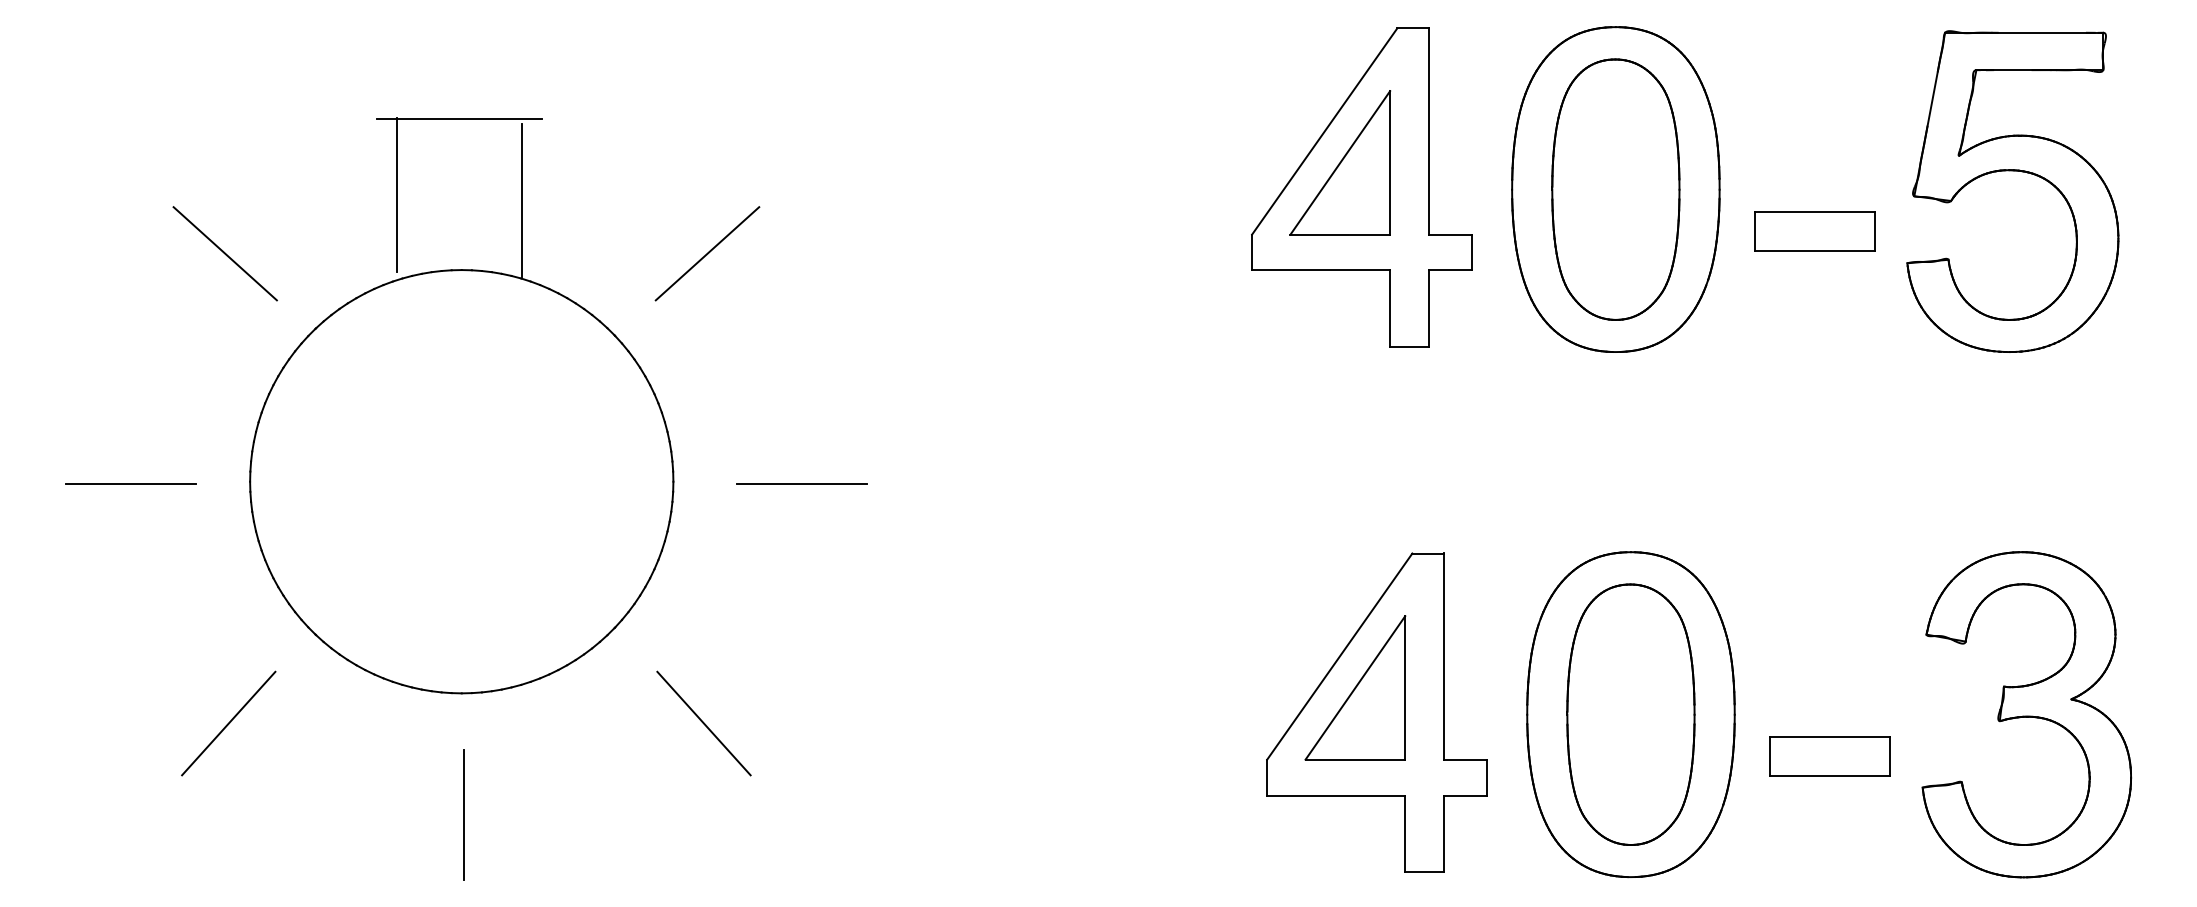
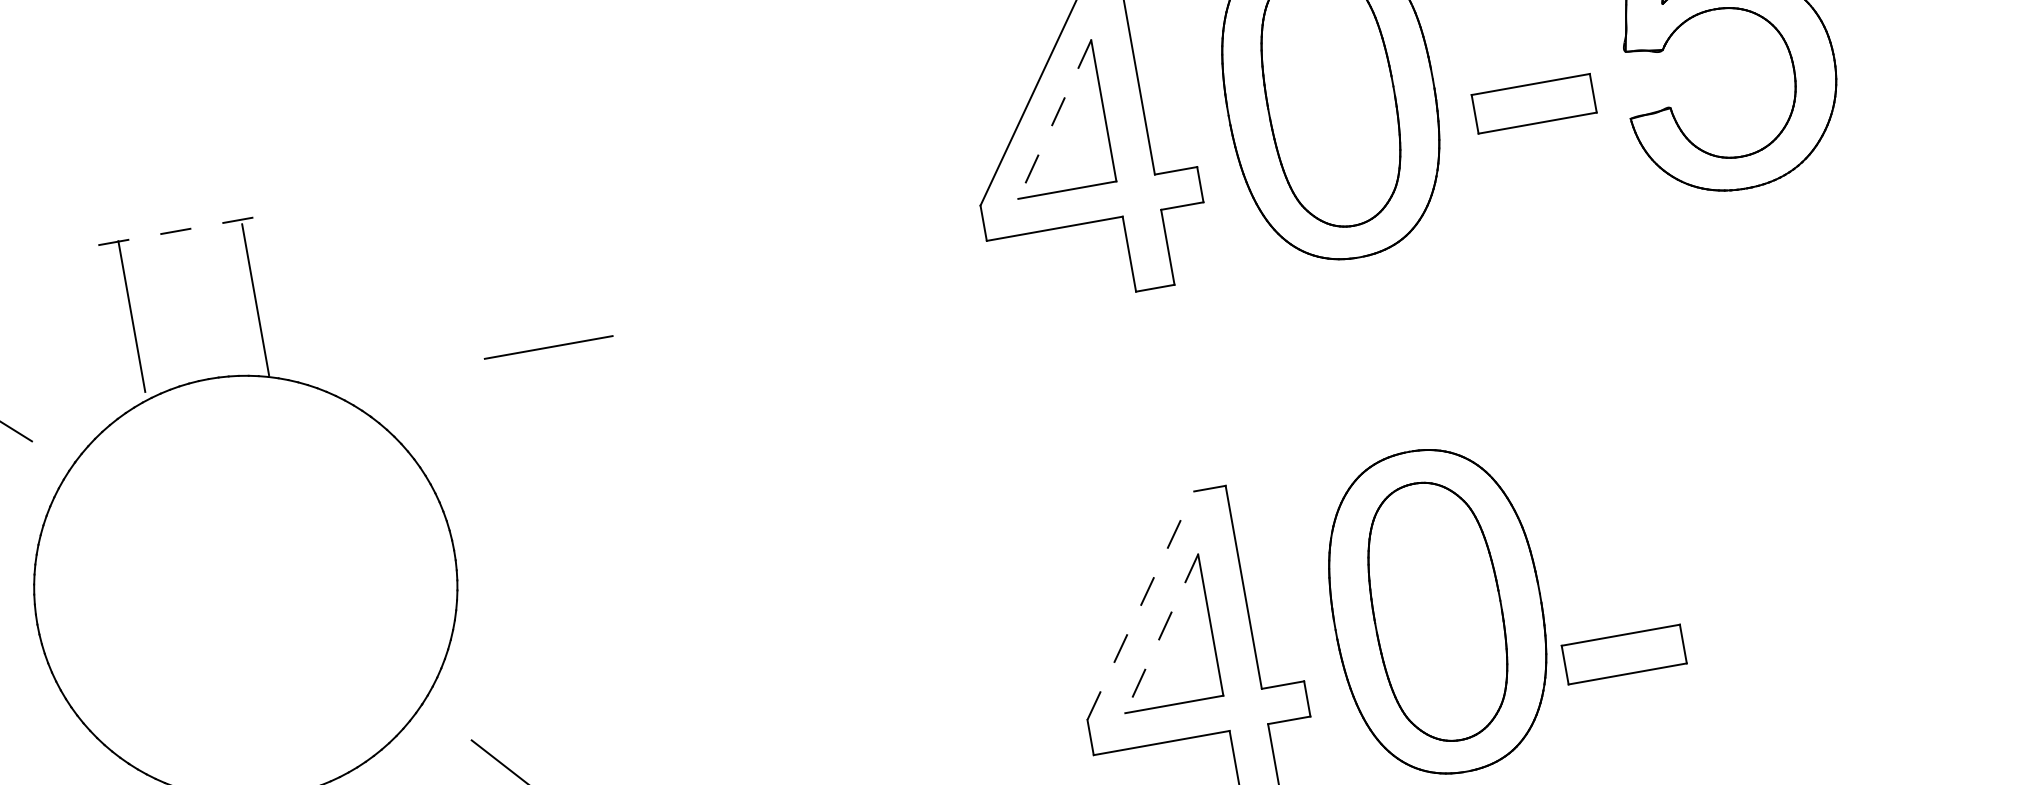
line: (459, 118) -> (179, 230), solid -> dashed
line: (1340, 163) -> (1055, 120), solid -> dashed
line: (707, 253) -> (447, 319), removed
line: (801, 483) -> (548, 347), moved
line: (1340, 656) -> (1141, 605), solid -> dashed
line: (1355, 688) -> (1161, 634), solid -> dashed
part: (2026, 714) -> (1827, 542), removed
part: (1829, 756) -> (1623, 654), moved

